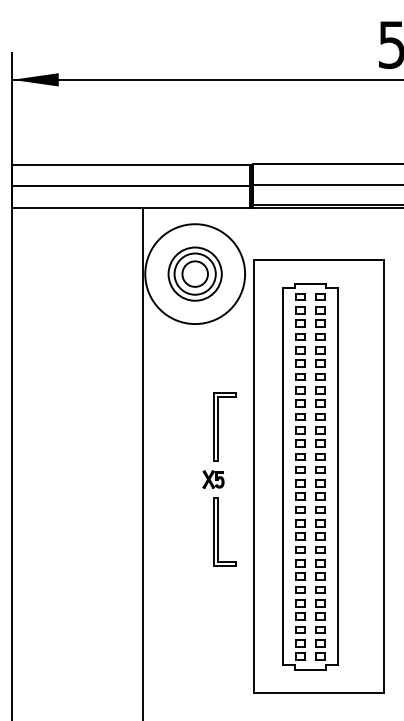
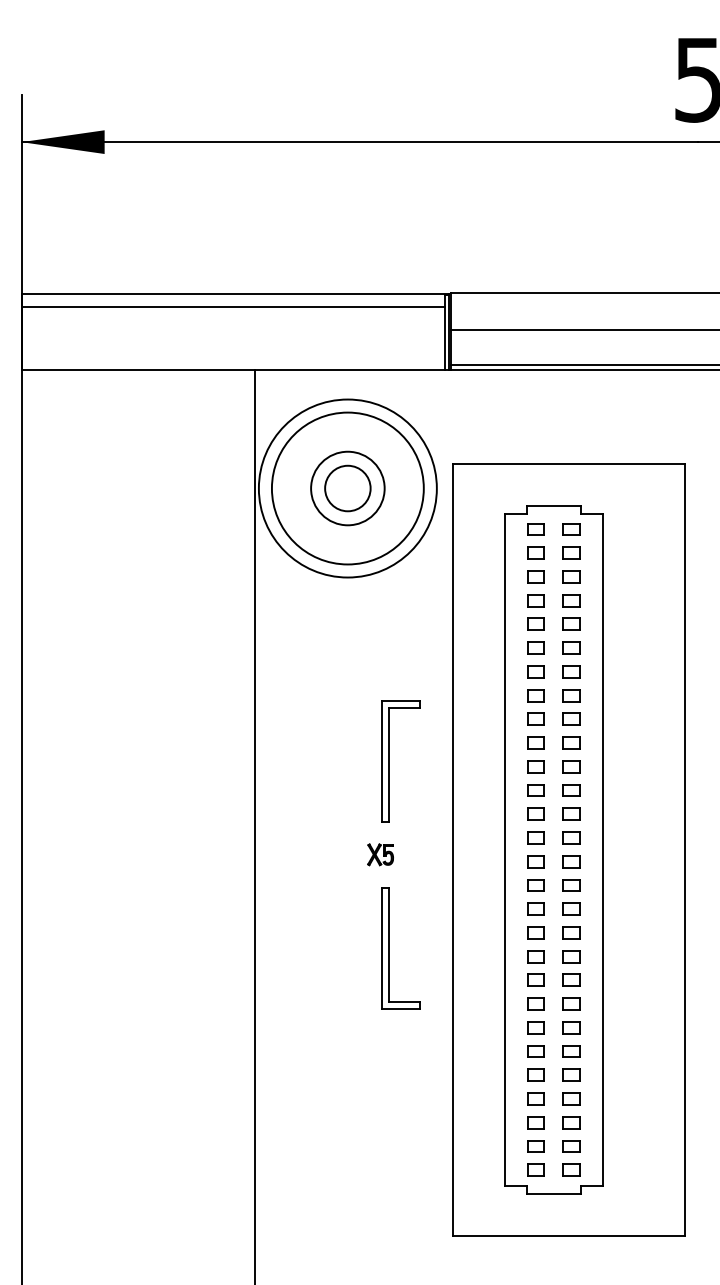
line: (130, 185) -> (232, 307), moved
circle: (194, 273) -> (346, 487), size x1.6
part: (213, 479) -> (380, 854), size x0.7

